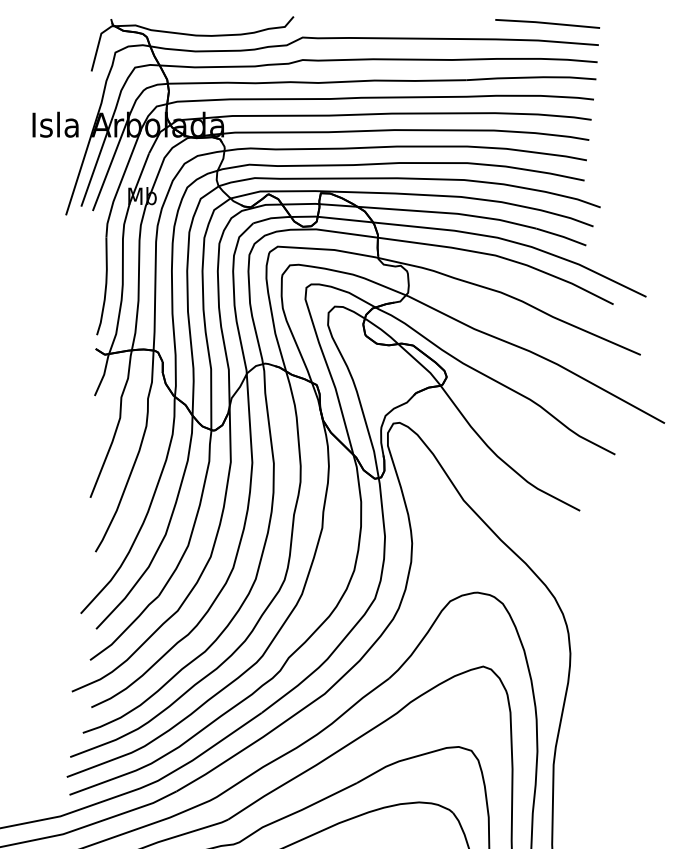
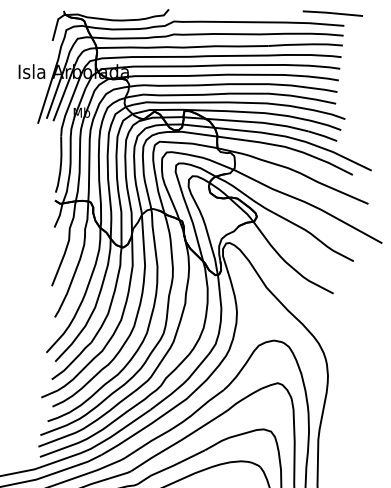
line: (546, 23) -> (332, 13), moved

